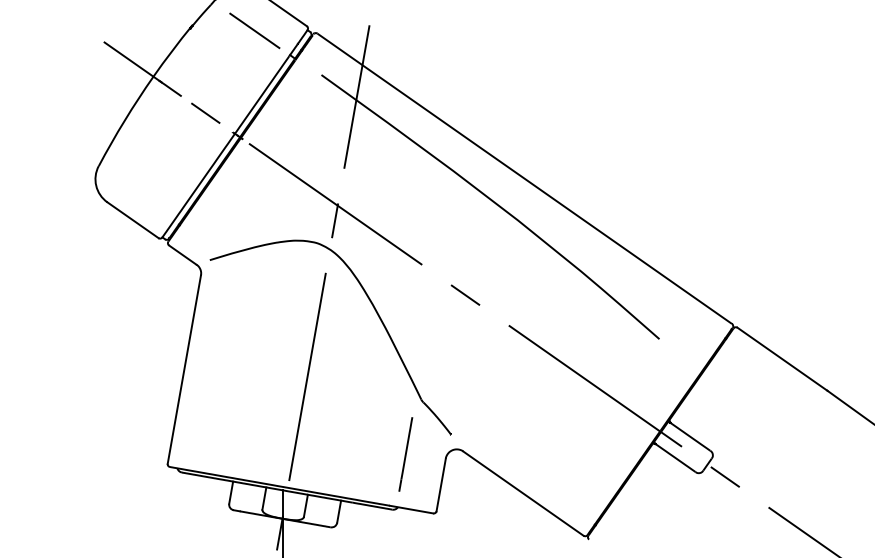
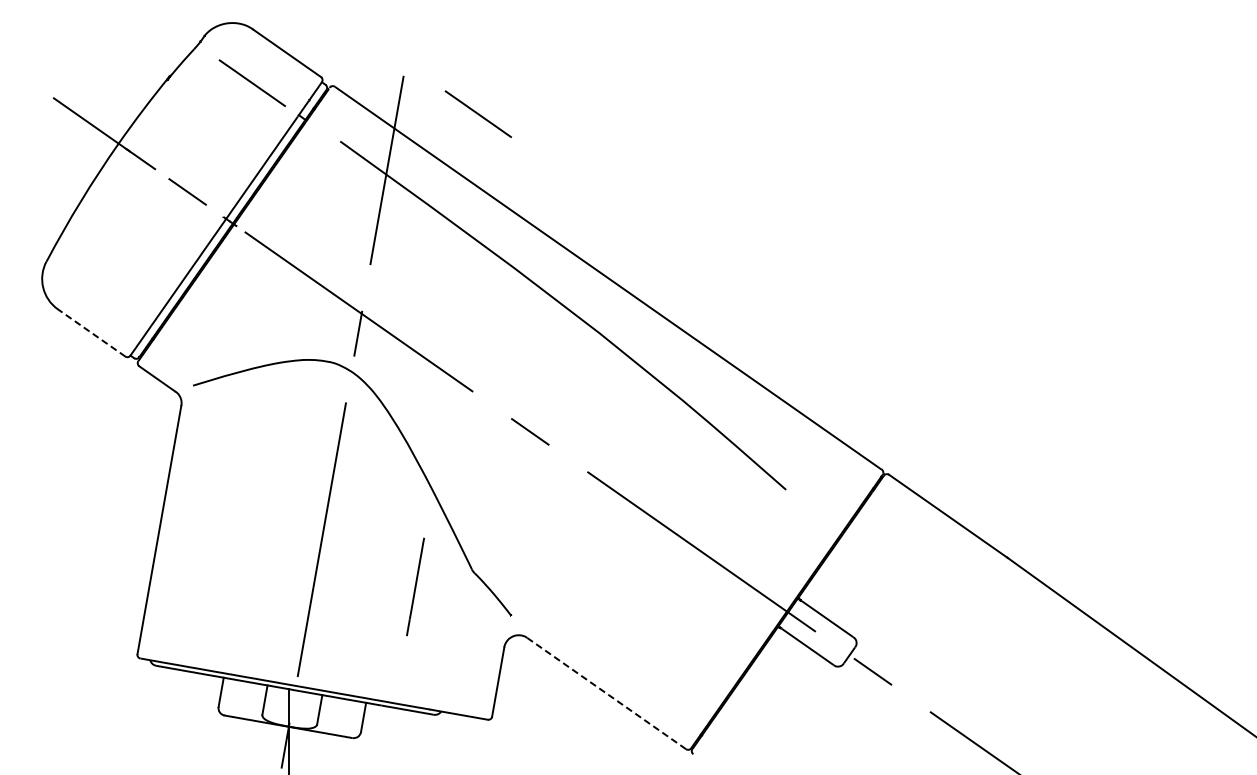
line: (425, 53) -> (477, 113), added
line: (132, 219) -> (91, 332), solid -> dashed
line: (405, 454) -> (415, 586), moved
line: (523, 493) -> (606, 693), solid -> dashed

